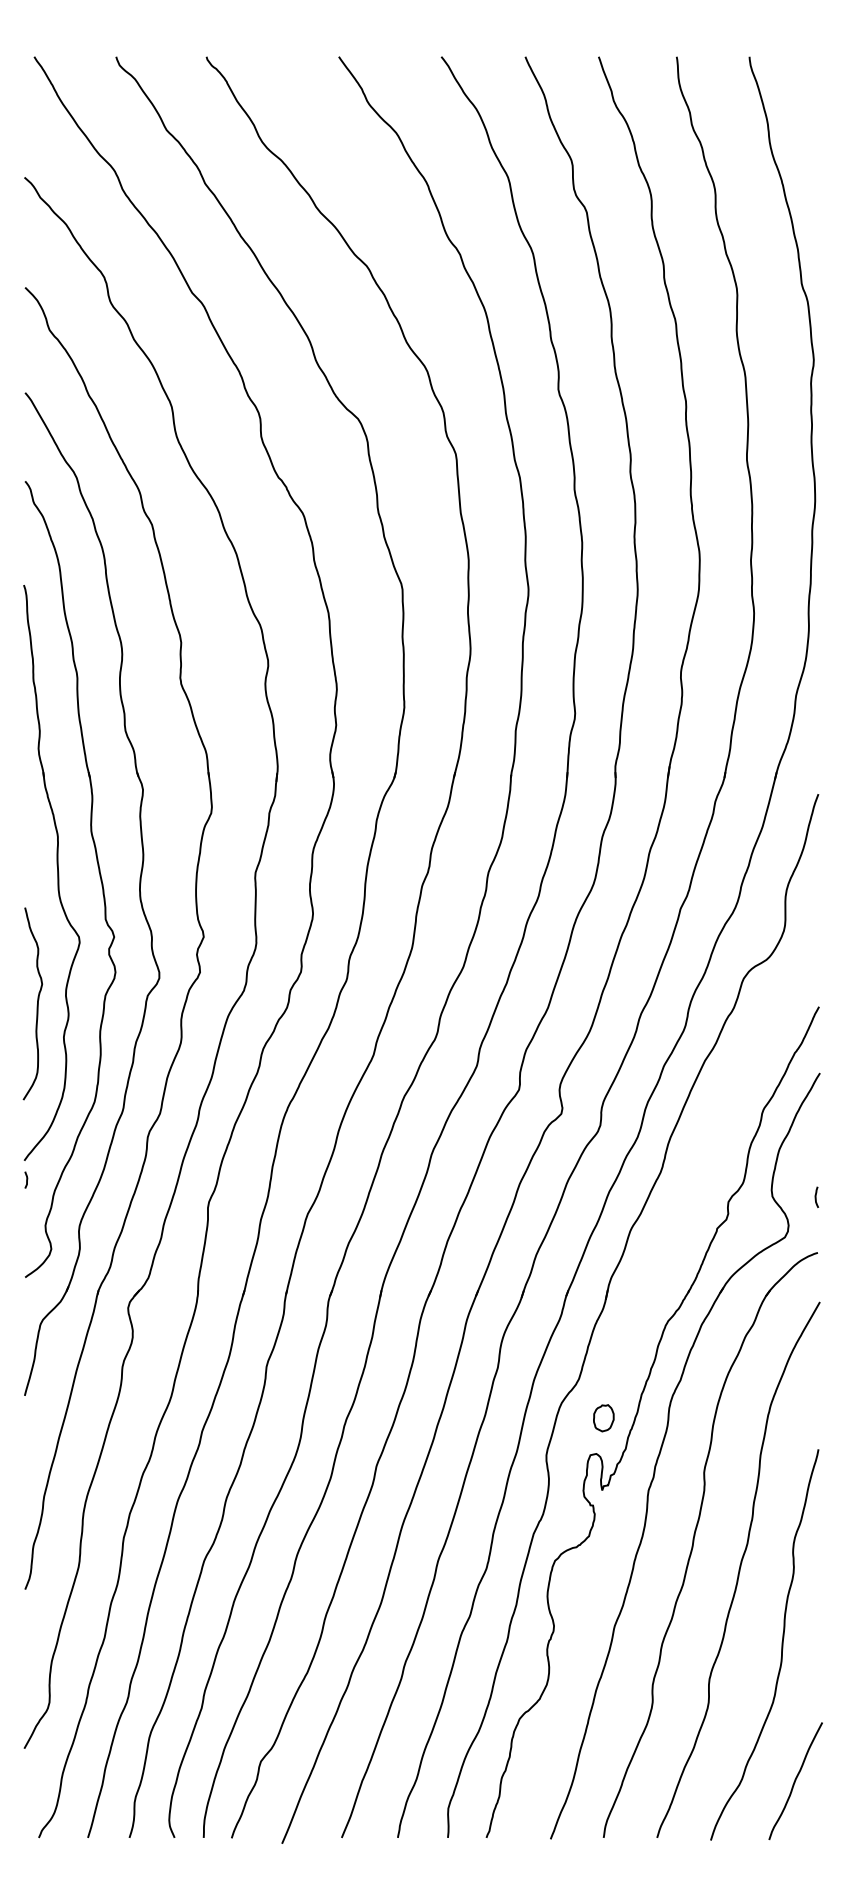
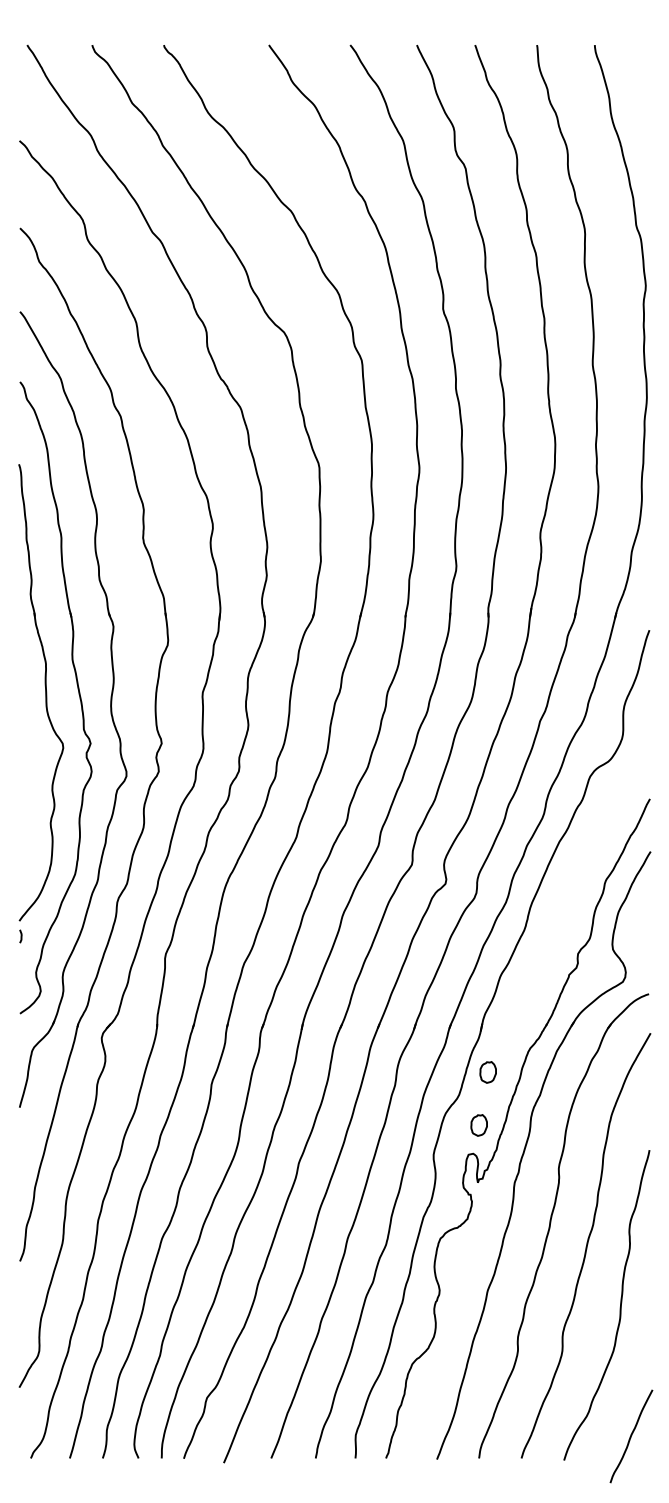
curve: (37, 1003) -> (29, 796), removed
line: (815, 1196) -> (647, 949), removed
part: (614, 1351) -> (487, 1072), added
curve: (795, 1781) -> (631, 1436), moved

